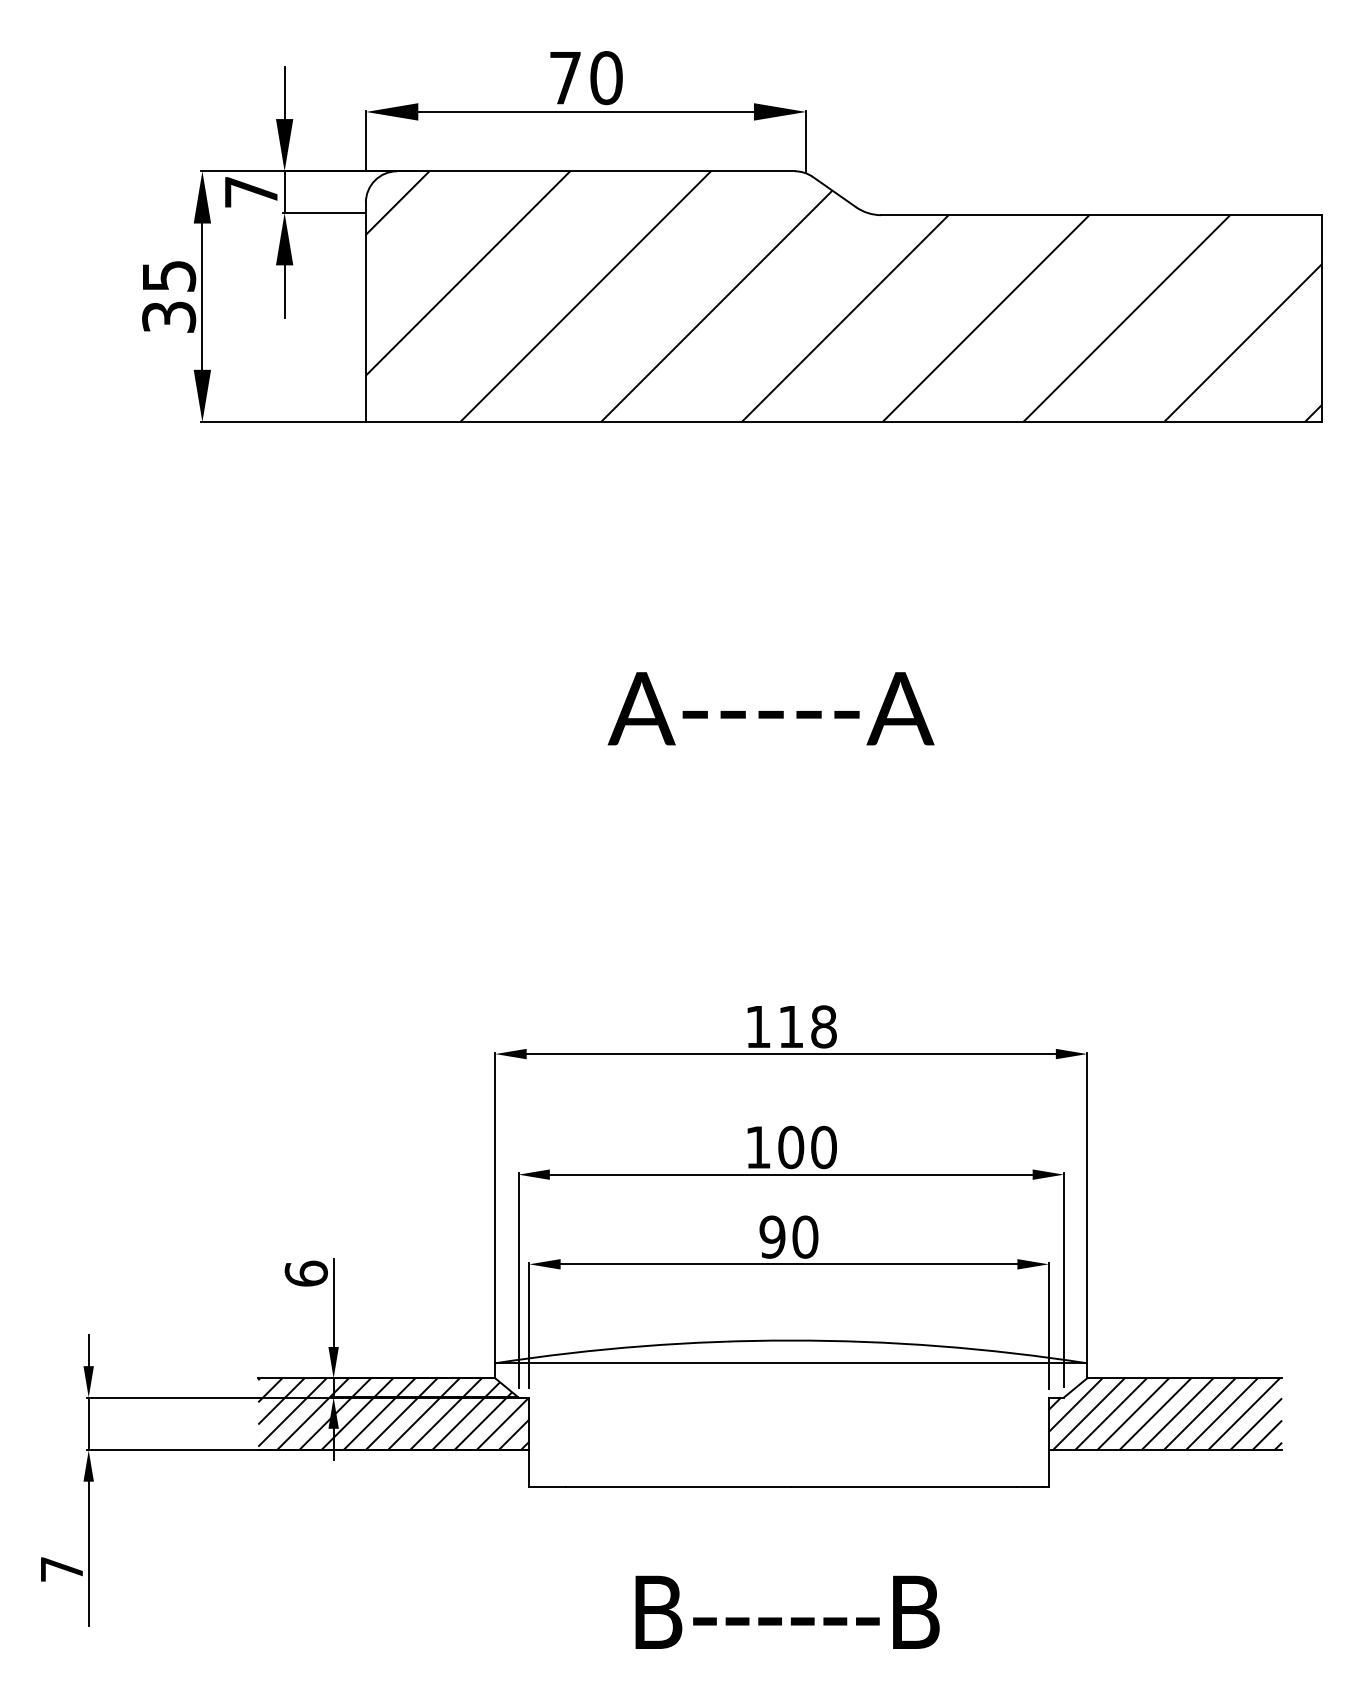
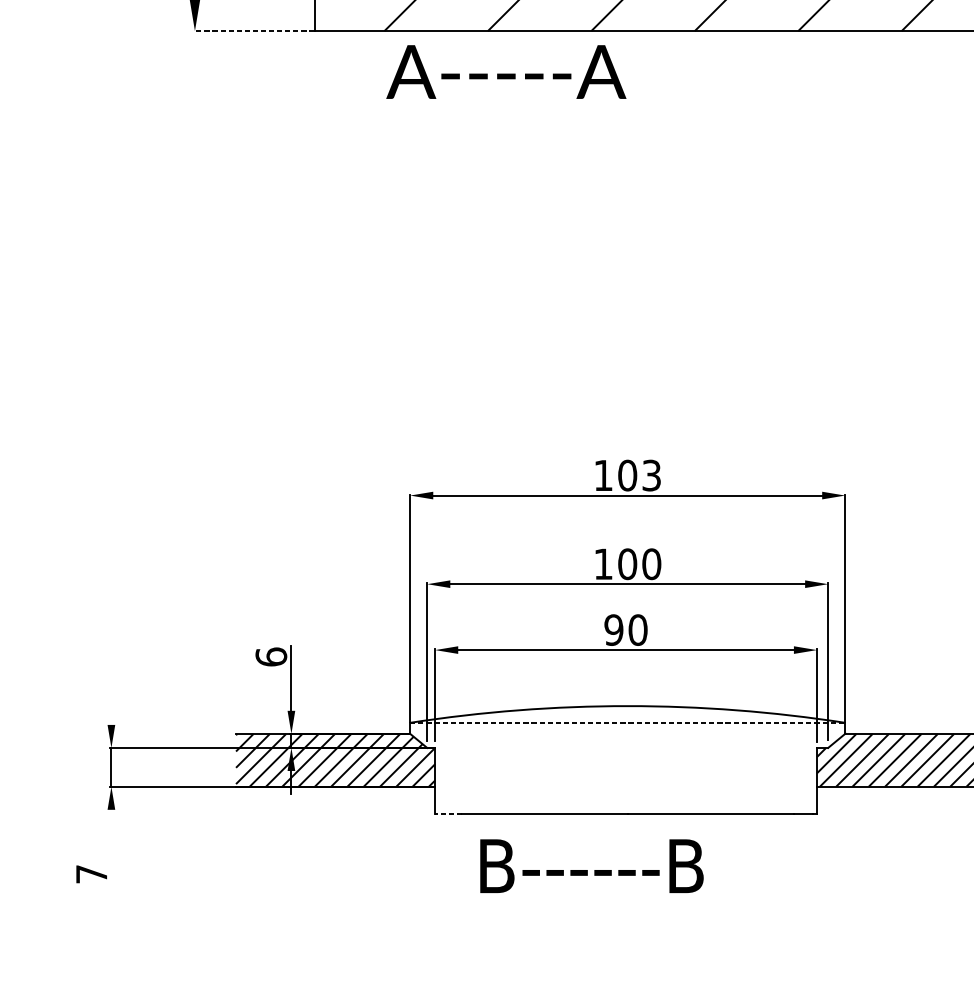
line: (282, 422) -> (253, 31), solid -> dashed
text: (770, 708) -> (505, 71), moved
text: (807, 1026) -> (639, 475), 118 -> 103
line: (88, 1350) -> (111, 713), removed
line: (791, 1363) -> (627, 722), solid -> dashed
line: (546, 1487) -> (447, 814), solid -> dashed
line: (88, 1553) -> (111, 862), removed
text: (787, 1611) -> (591, 865), moved

